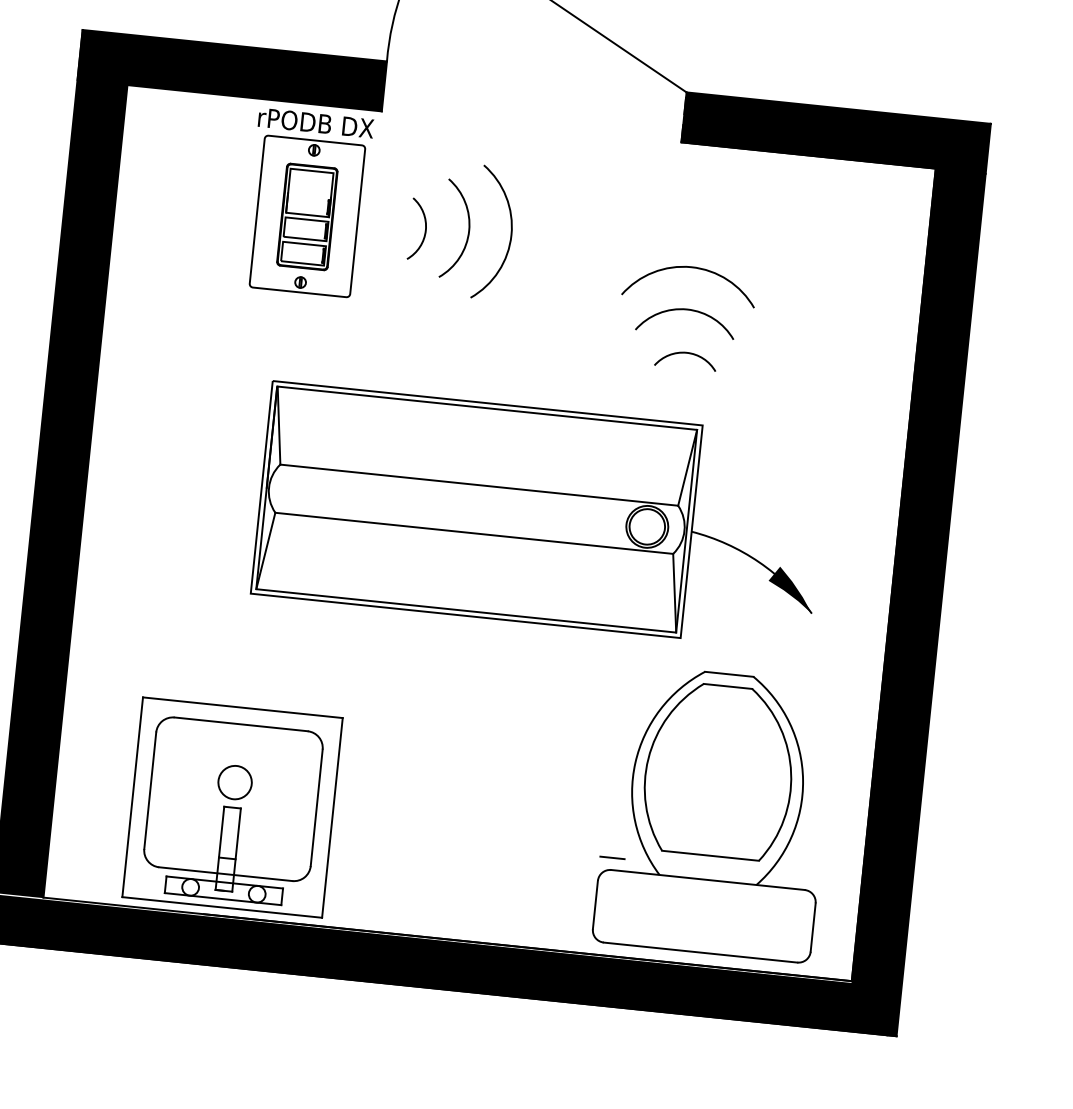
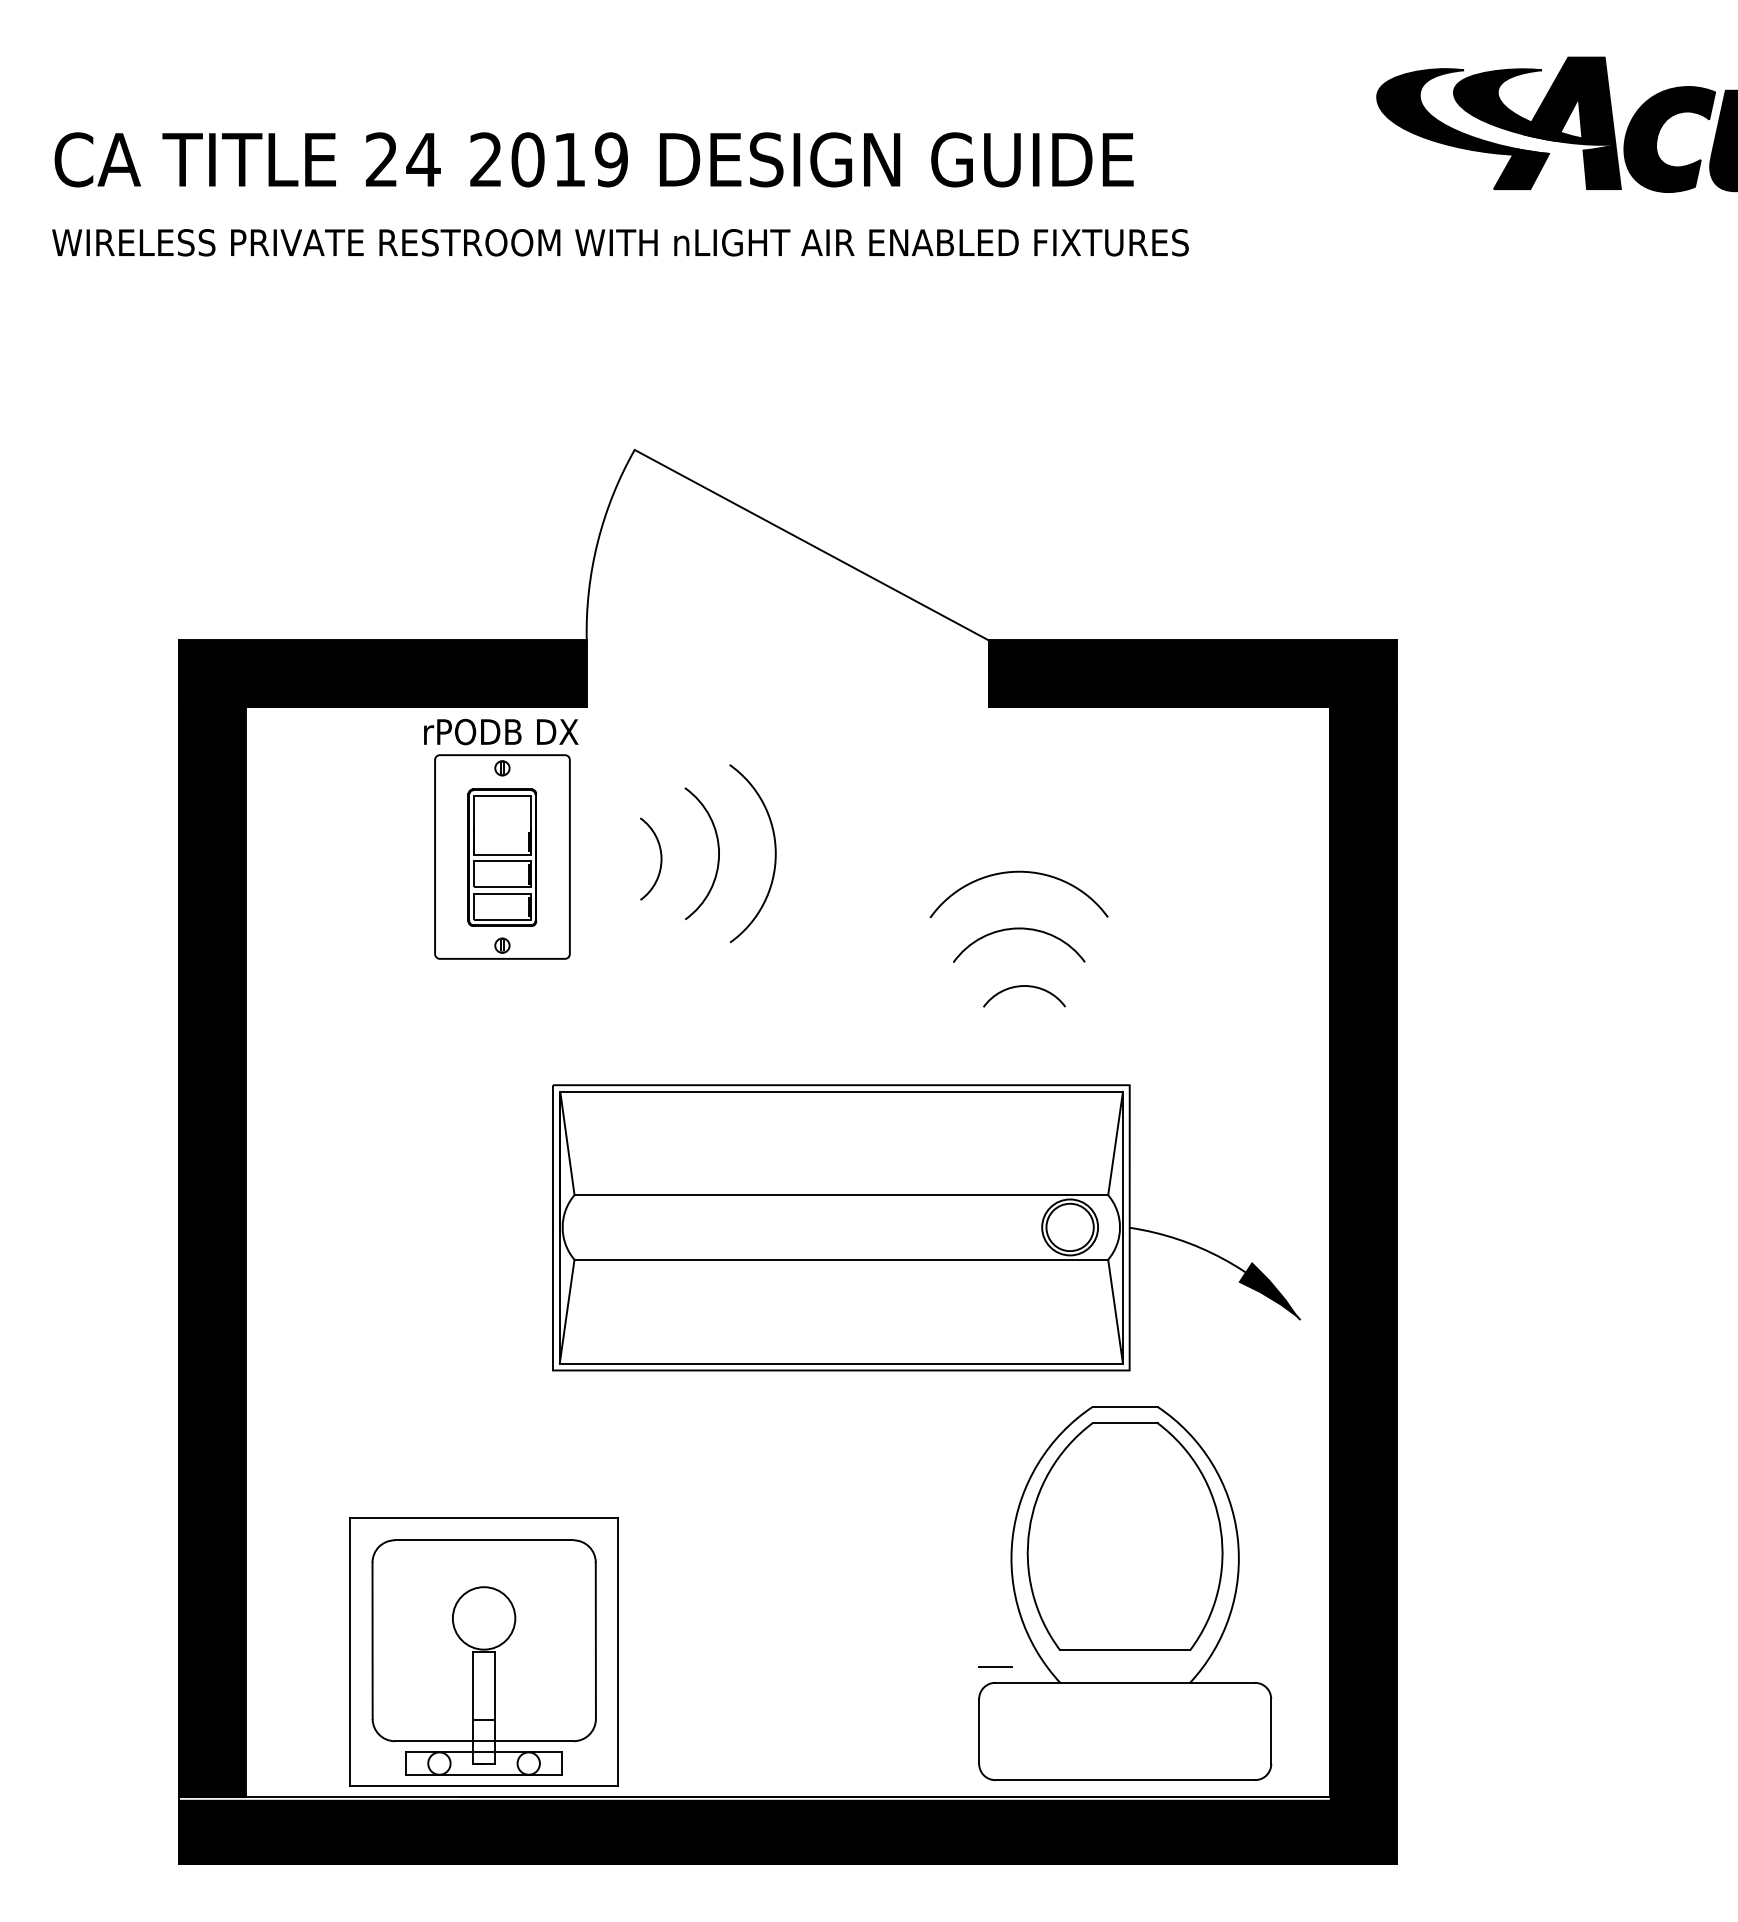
part: (540, 515) -> (926, 1227), moved
circle: (234, 782) -> (483, 1618), size x1.4

